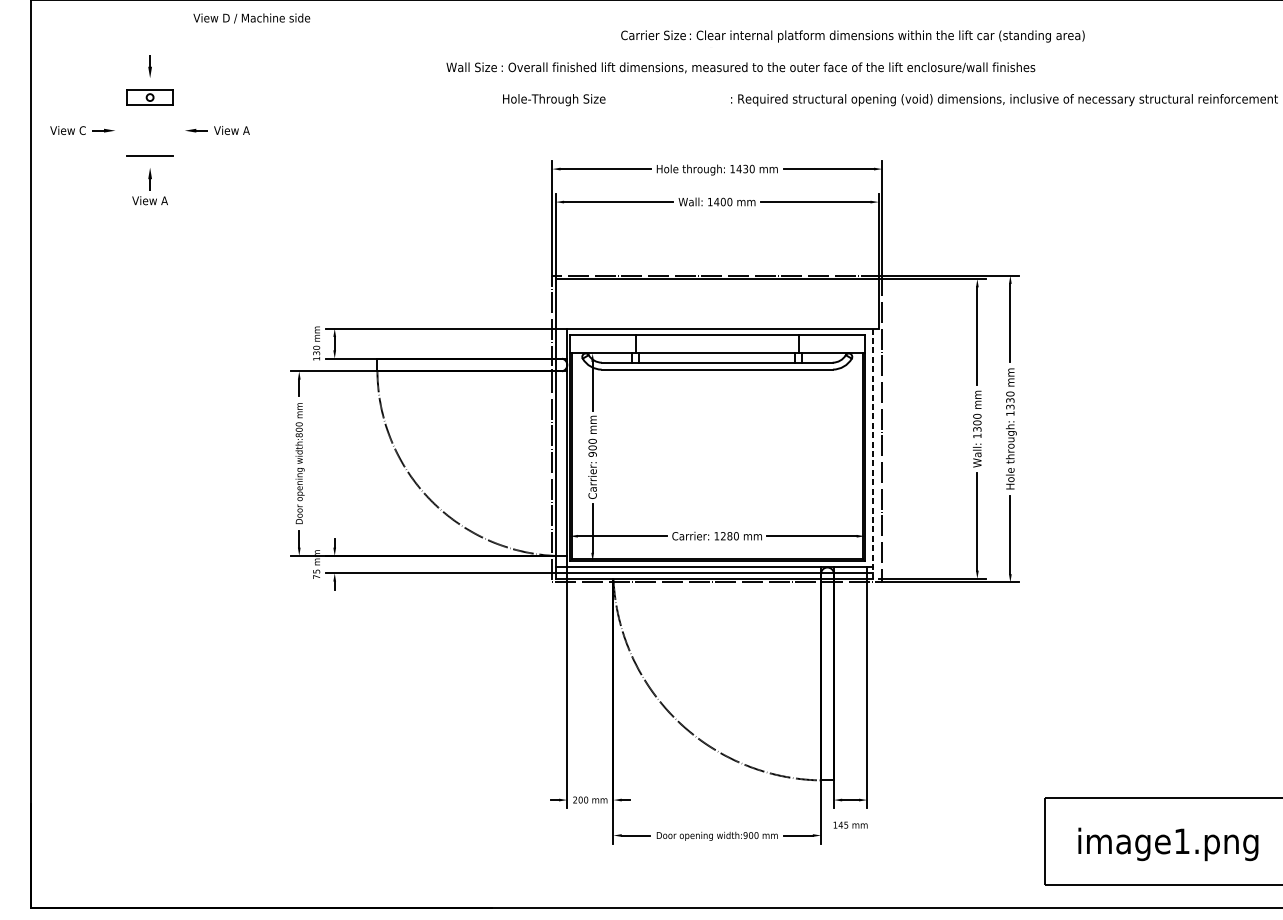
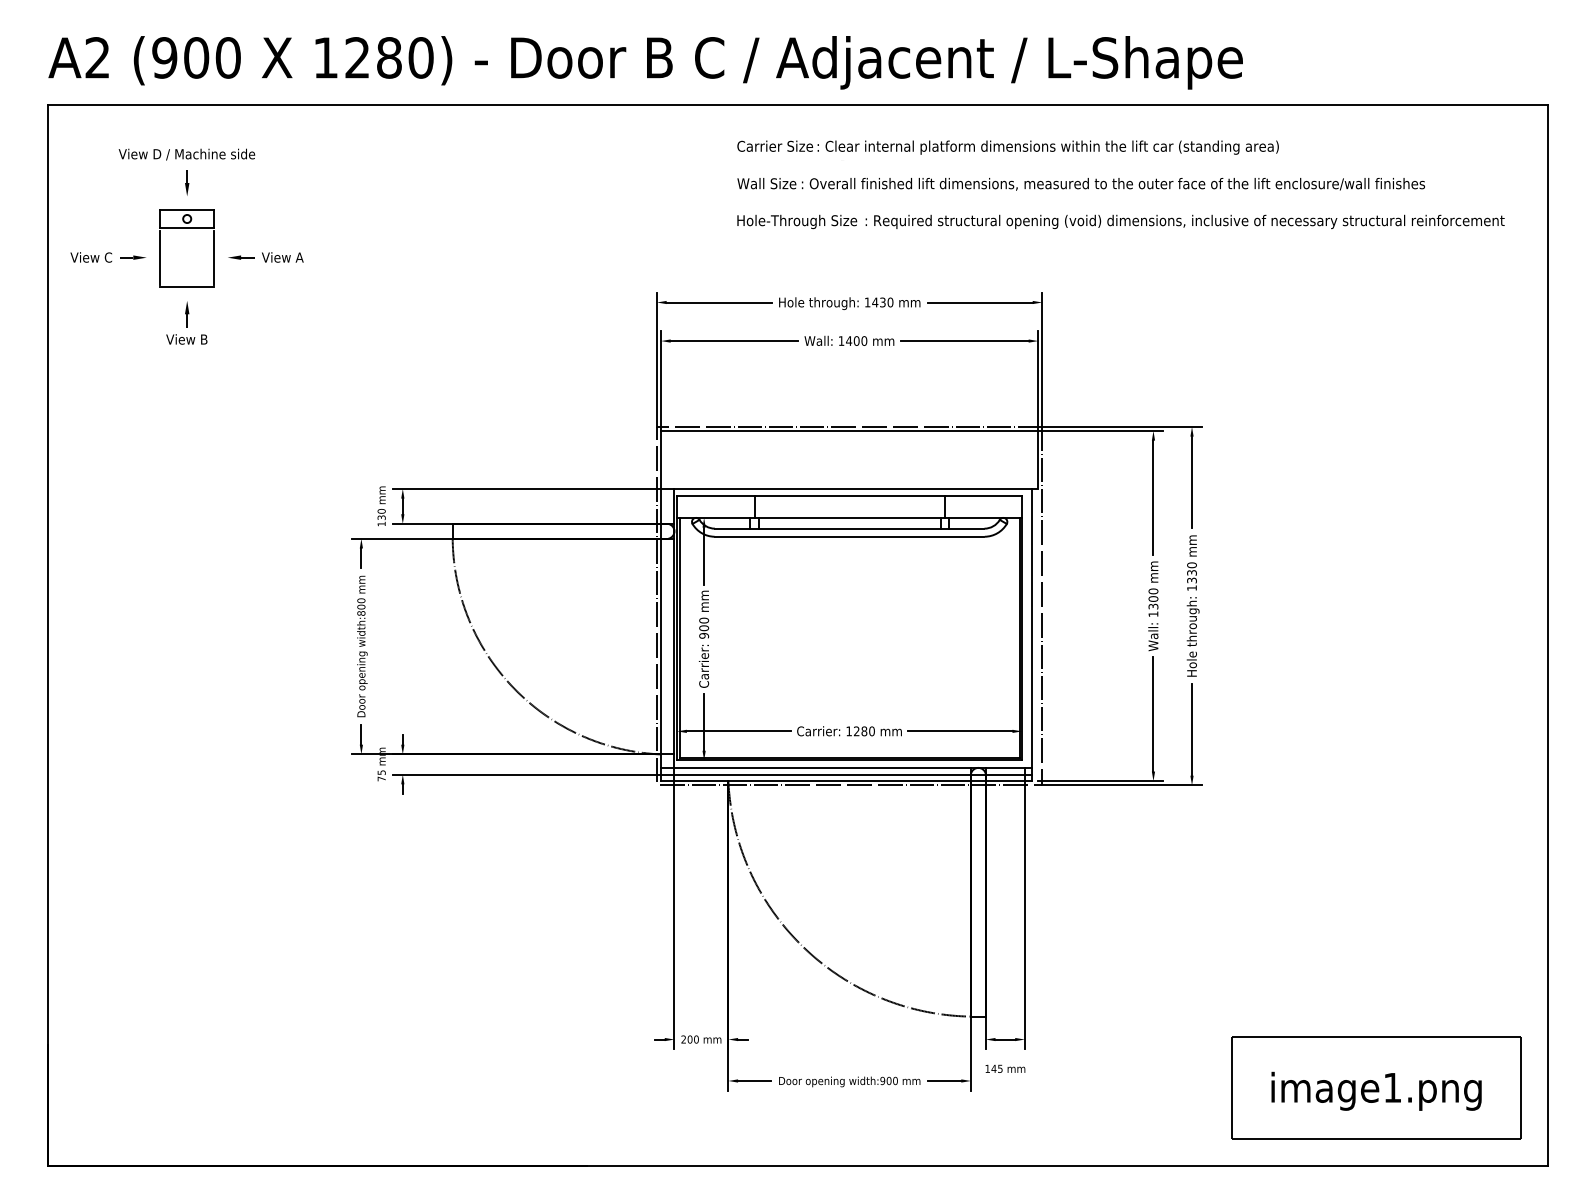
text: (251, 18) -> (186, 154), moved
text: (740, 68) -> (1080, 184), moved
text: (554, 99) -> (797, 221), moved
line: (127, 130) -> (160, 257), added
line: (173, 130) -> (214, 257), added
text: (164, 200) -> (204, 339), View A -> View B
line: (872, 454) -> (1031, 635), dashed -> solid

